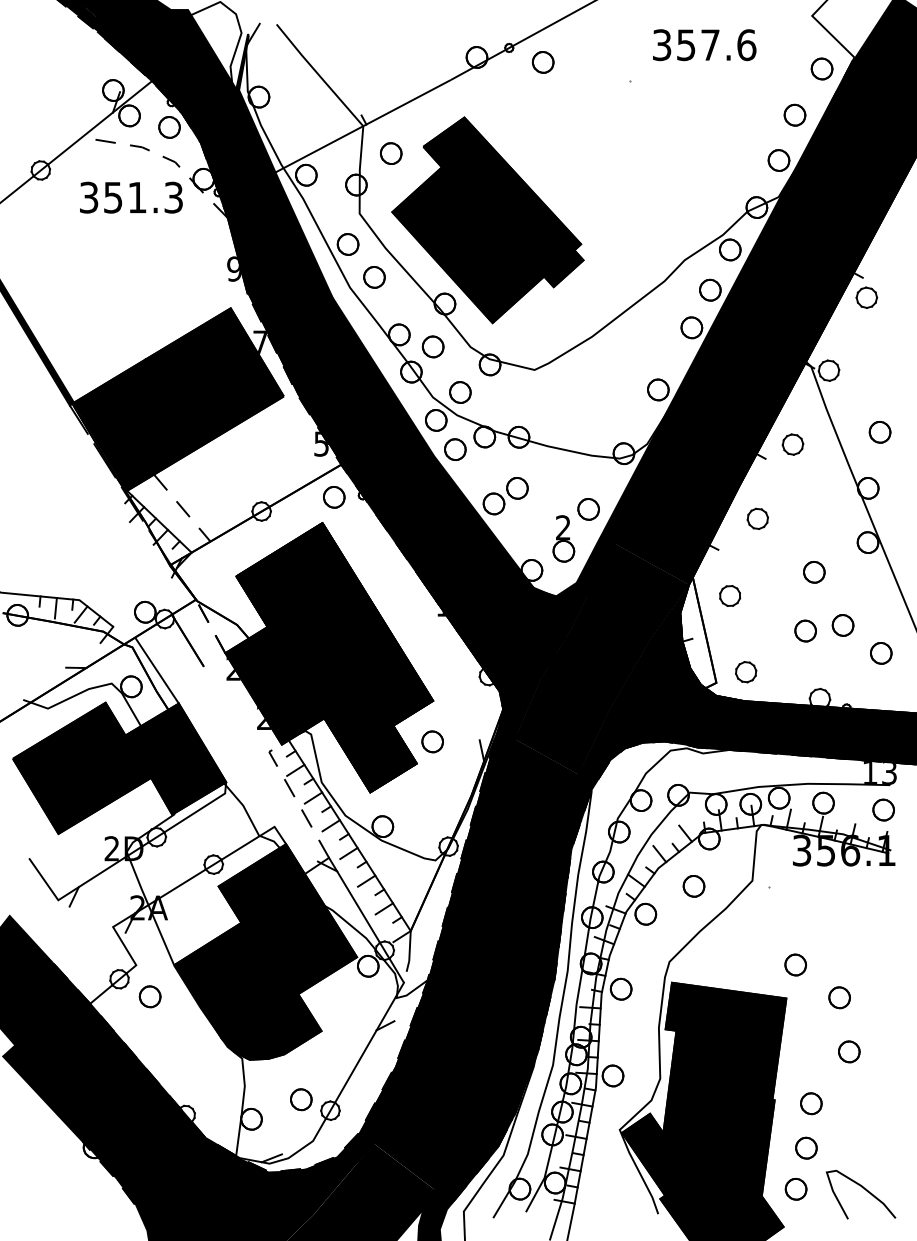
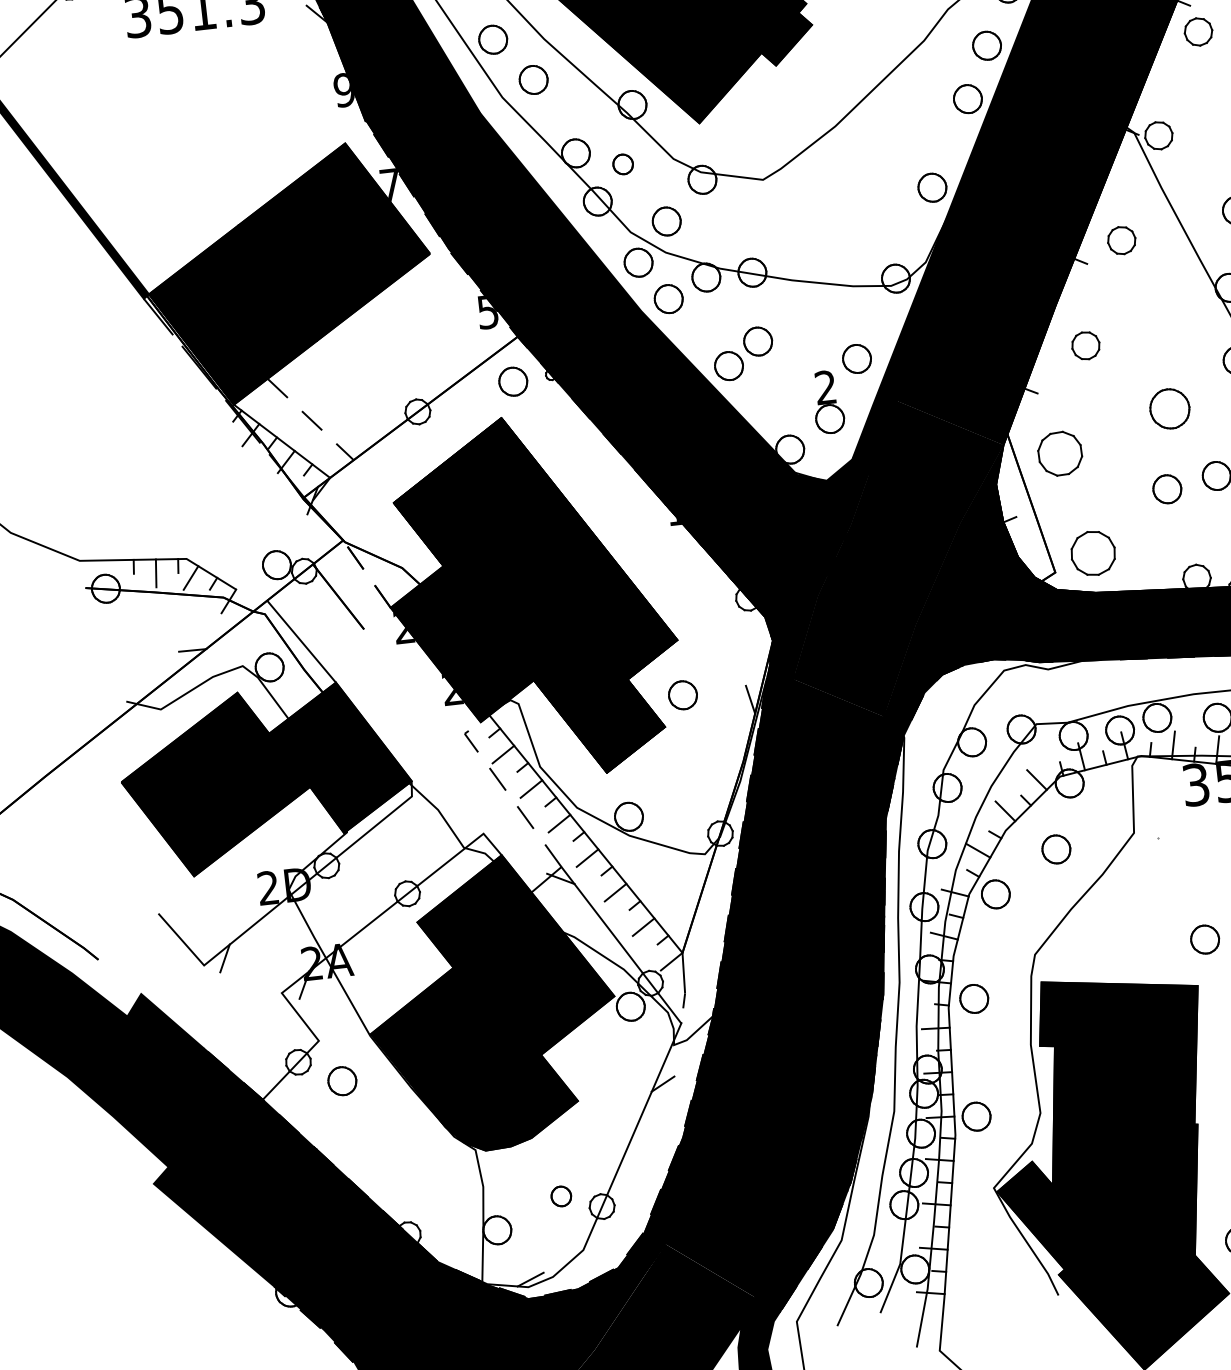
part: (432, 346) -> (622, 163), size x0.7
part: (814, 572) -> (1170, 409), size x1.4
part: (730, 595) -> (1060, 452), size x1.6
part: (746, 672) -> (1094, 554), size x1.6
part: (301, 1099) -> (561, 1196), size x0.7

